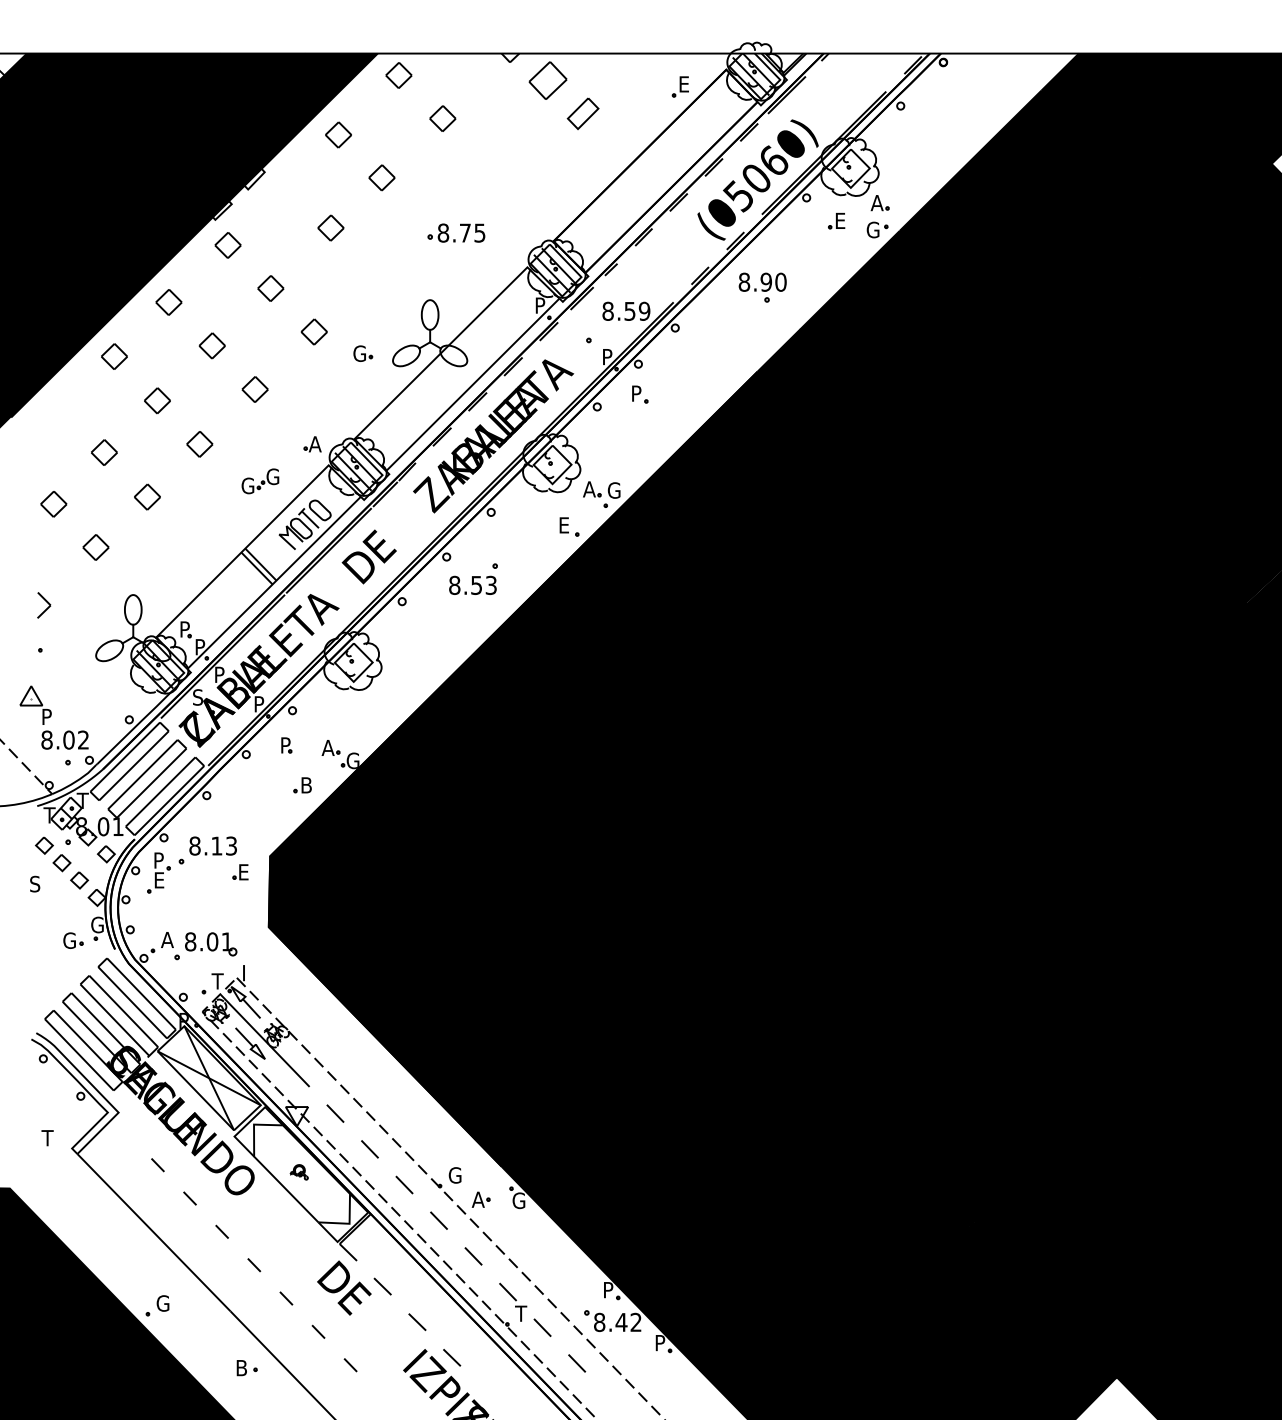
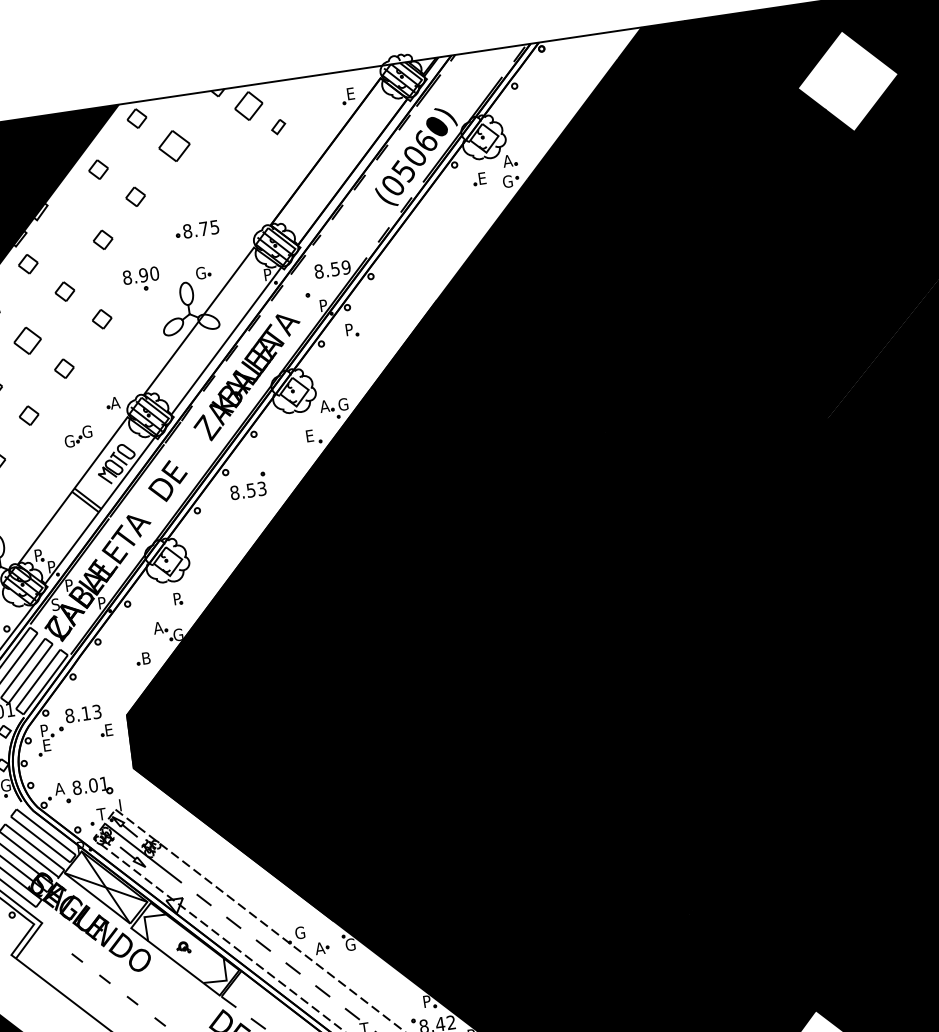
part: (582, 113) -> (278, 126), size x0.6
part: (442, 118) -> (174, 145), size x1.6
part: (762, 287) -> (141, 279), moved
part: (211, 345) -> (26, 340), size x1.4
part: (363, 353) -> (203, 272), moved
part: (286, 745) -> (177, 598), moved

